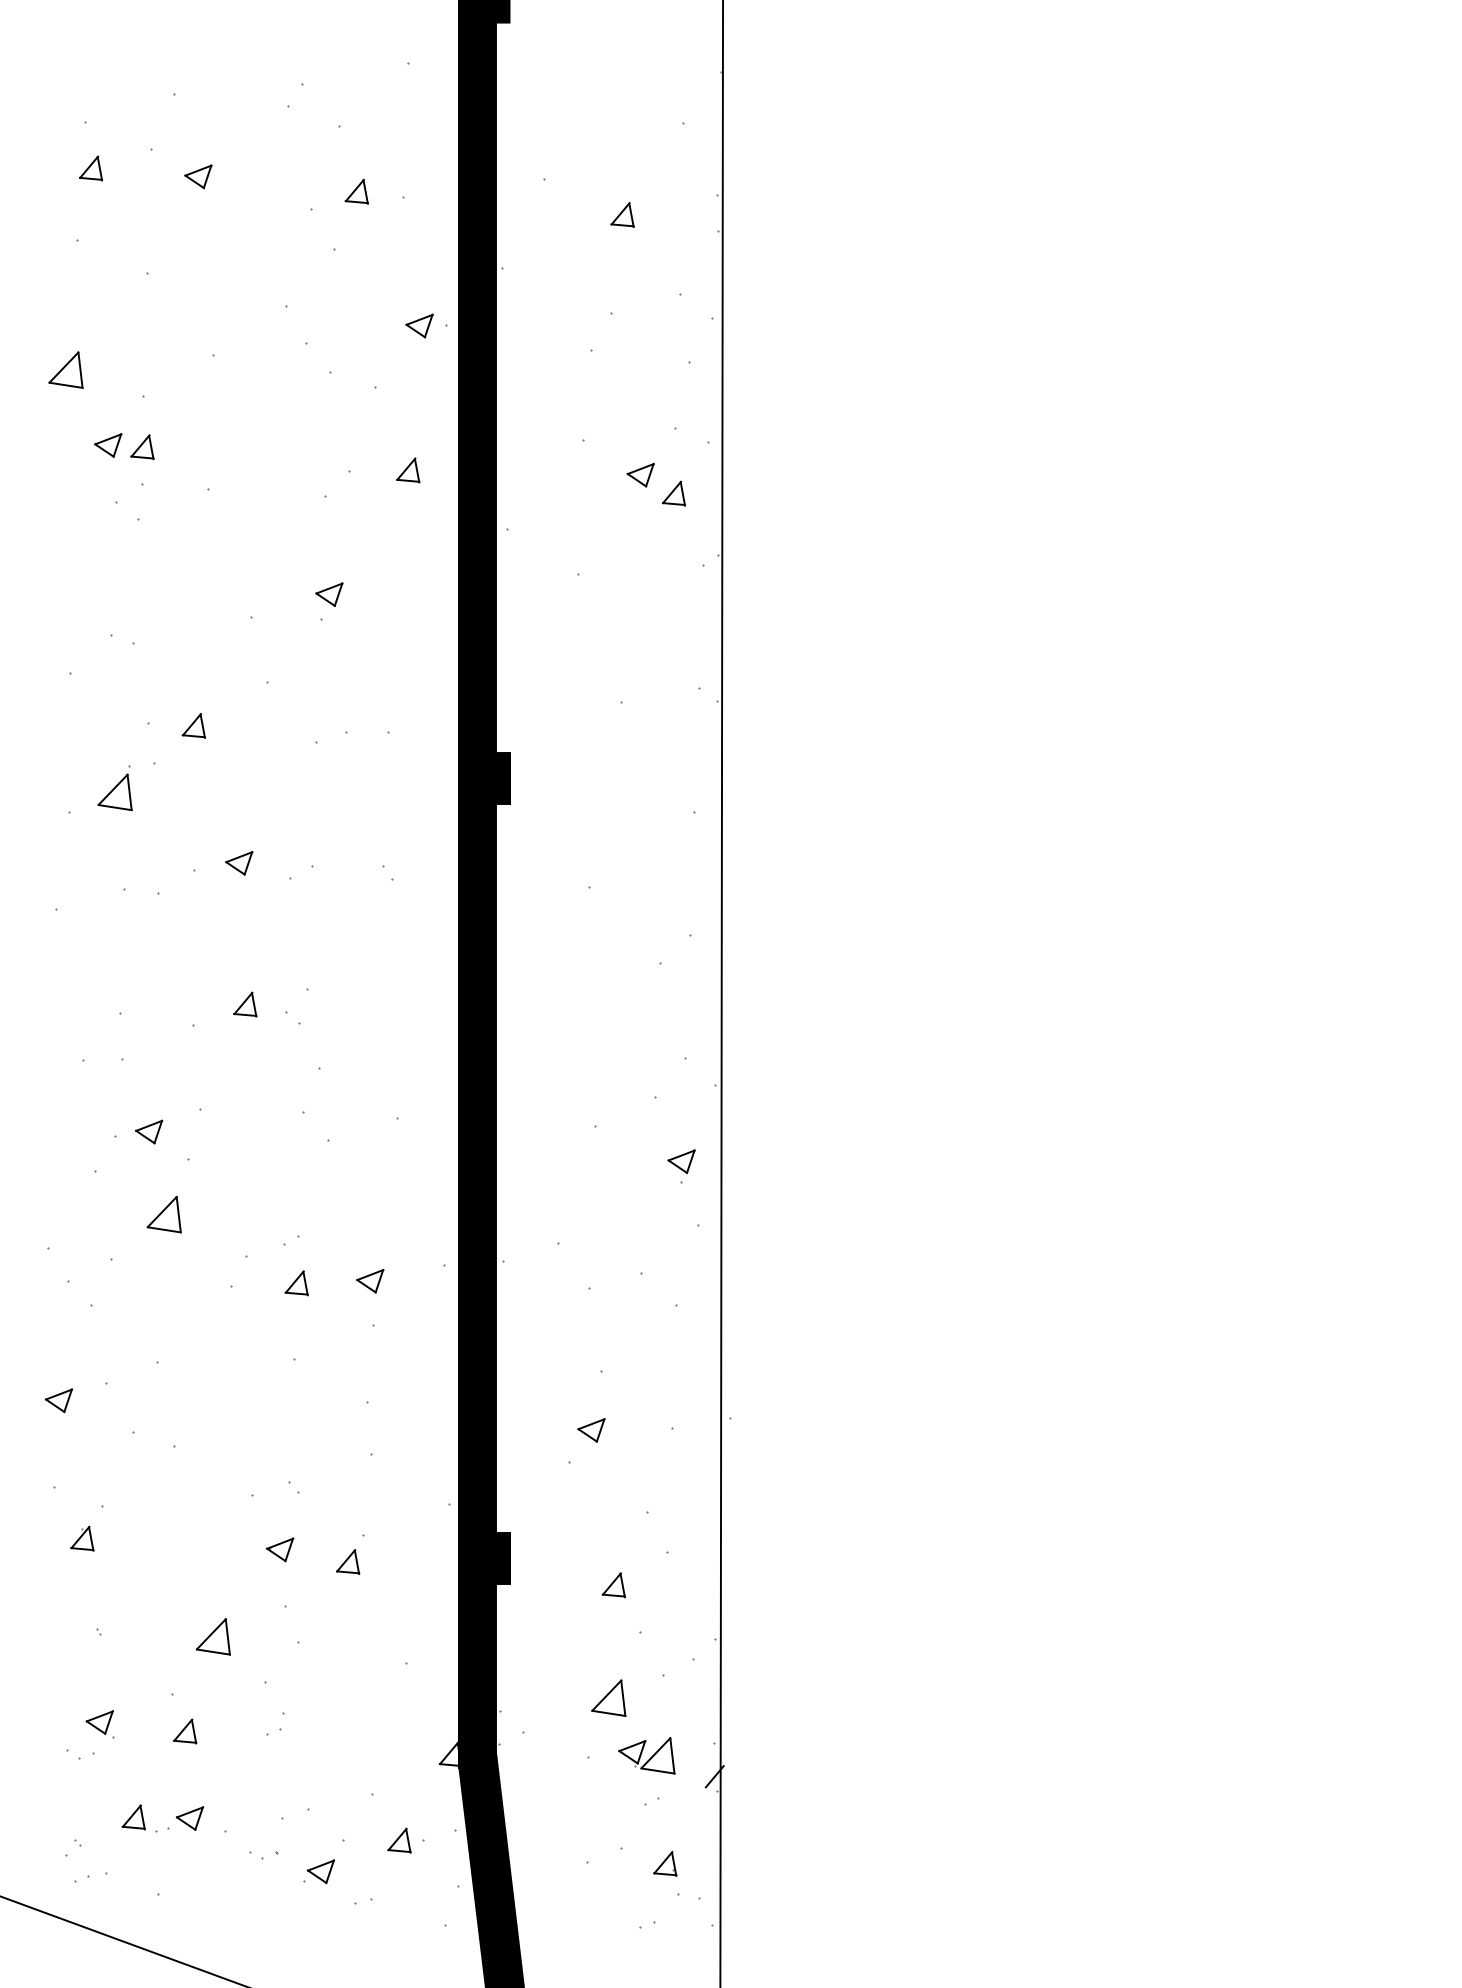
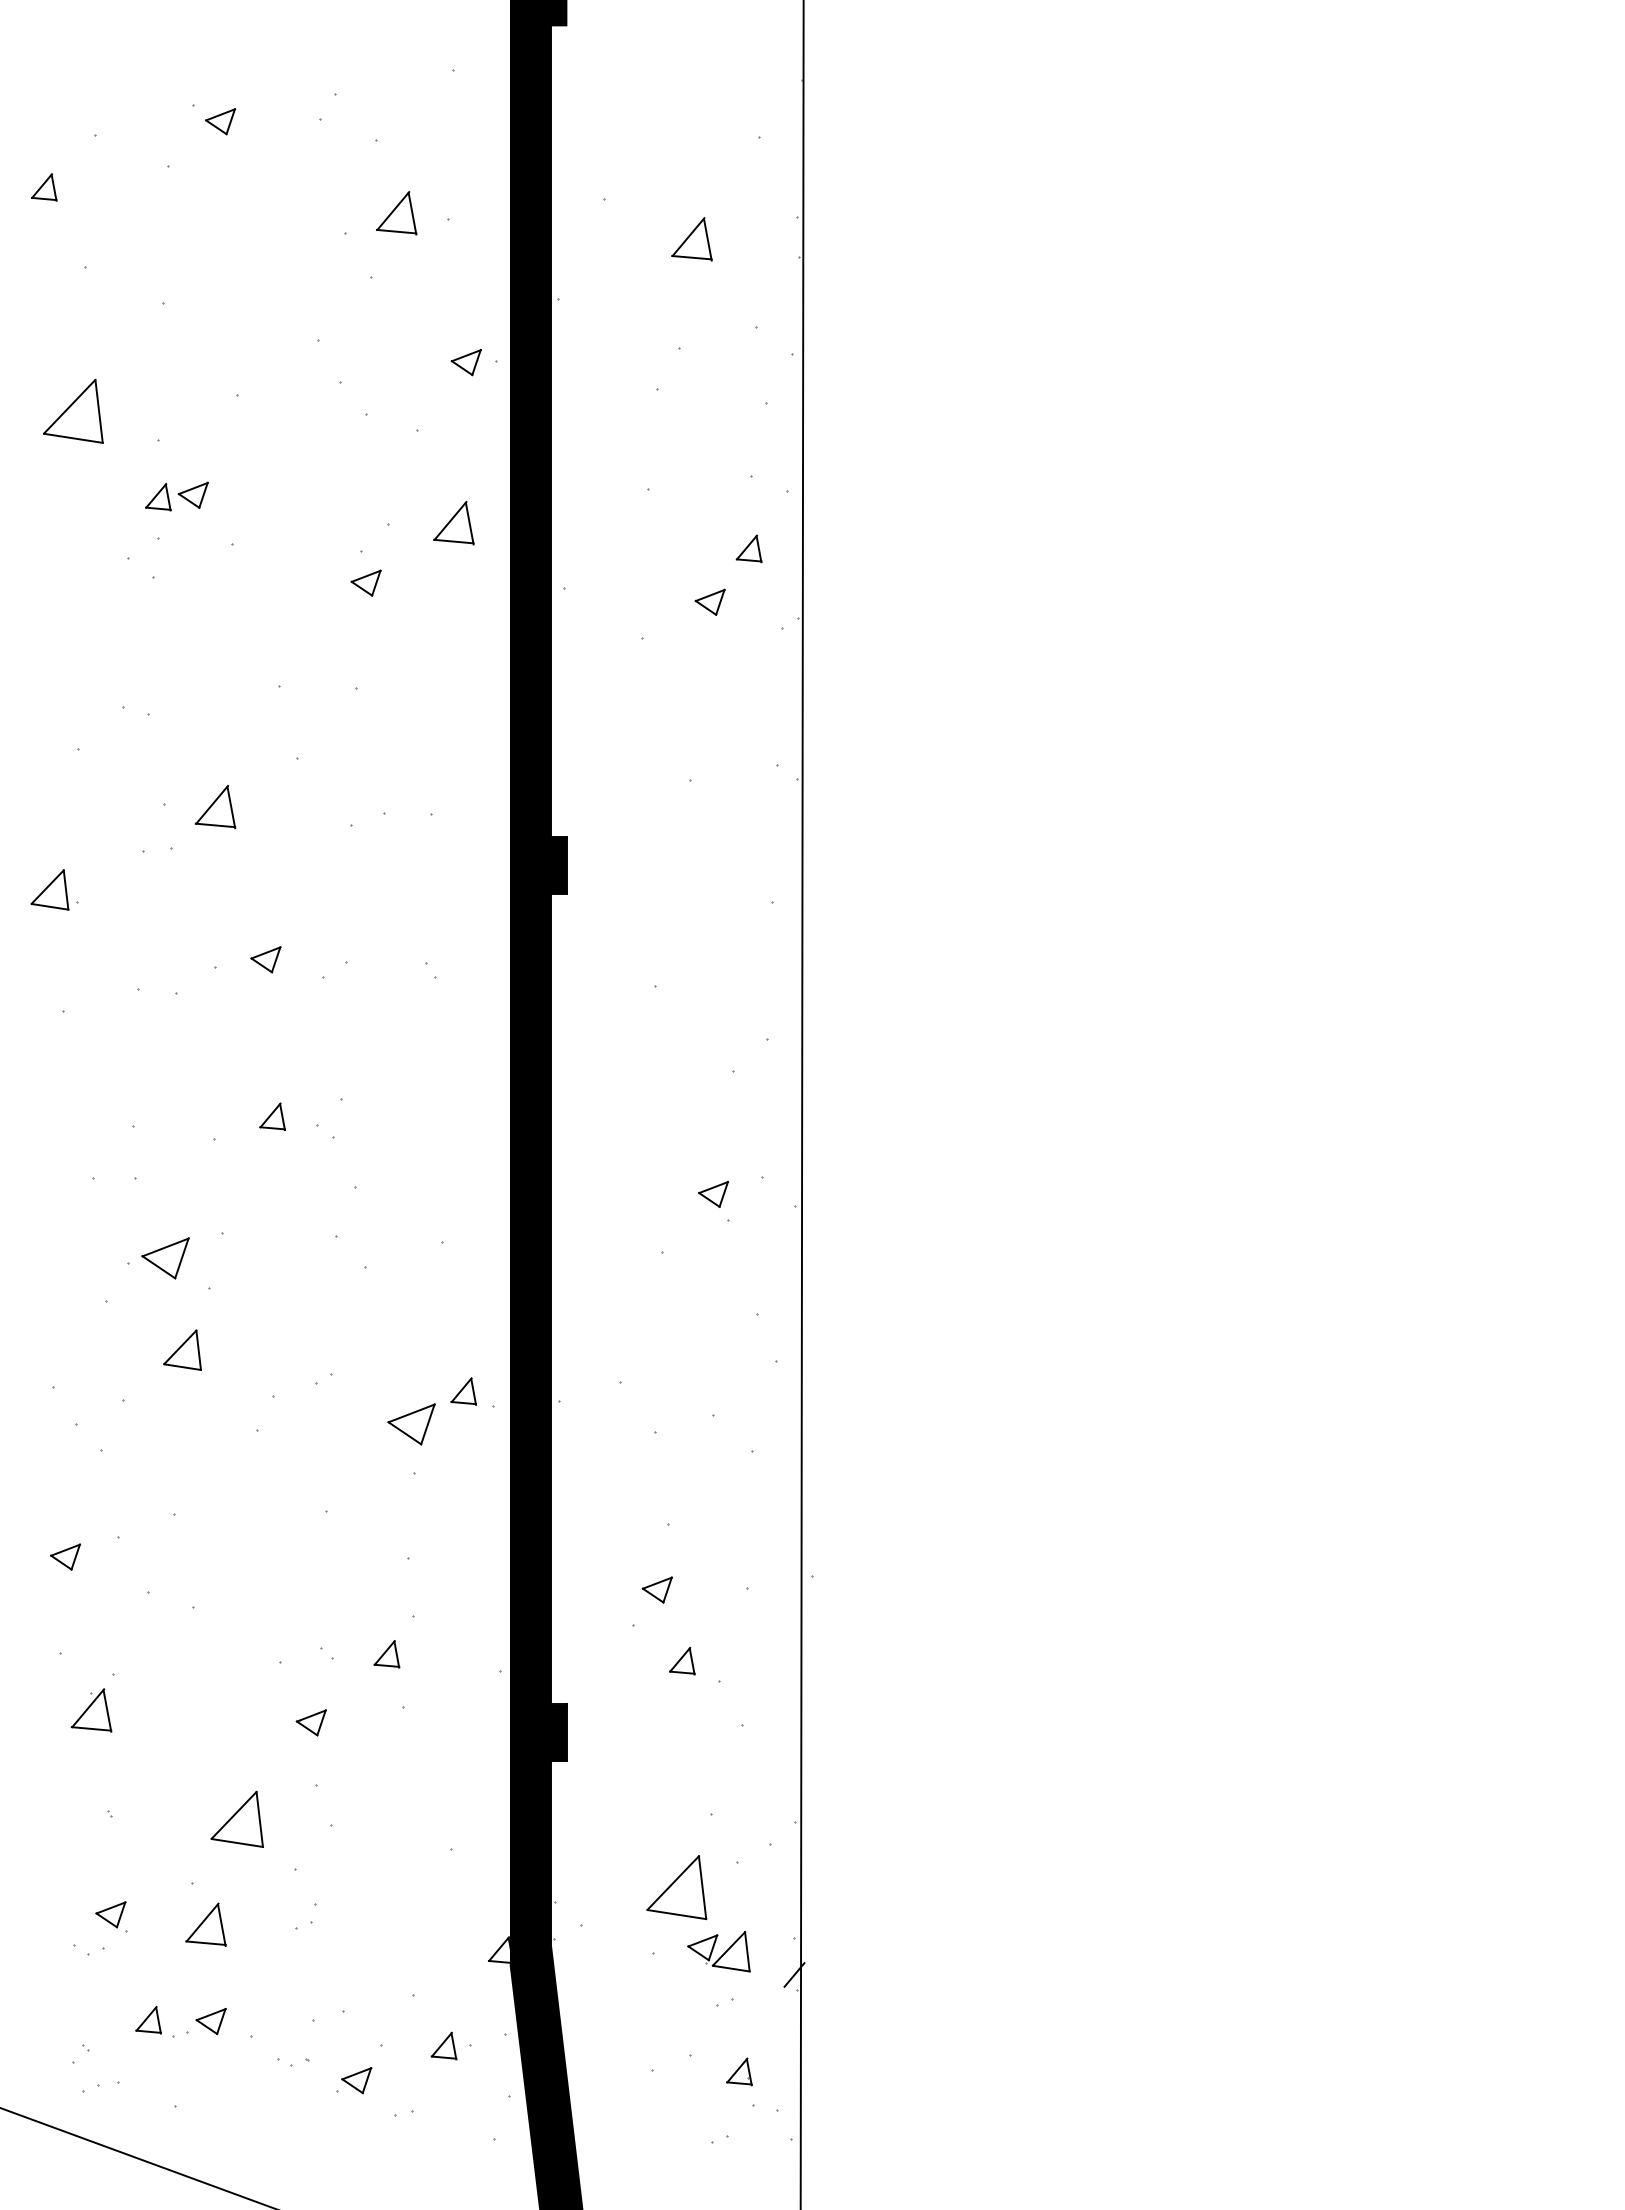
part: (91, 168) -> (44, 187), moved
part: (198, 176) -> (220, 121), moved
part: (356, 191) -> (396, 213), size x1.6
part: (622, 214) -> (691, 238), size x1.6
part: (66, 370) -> (73, 411), size x1.6
part: (107, 444) -> (192, 494), moved
part: (408, 469) -> (453, 522), size x1.6
part: (640, 474) -> (709, 601), moved
part: (328, 594) -> (365, 582), moved
part: (193, 725) -> (215, 806), size x1.6
part: (114, 792) -> (49, 889), moved
part: (148, 1132) -> (165, 1258), size x1.6
part: (681, 1161) -> (713, 1194), moved
part: (370, 1280) -> (411, 1423), size x1.6
part: (296, 1283) -> (463, 1391), moved
part: (82, 1538) -> (91, 1710), size x1.6
part: (347, 1562) -> (386, 1654), moved
part: (614, 1585) -> (682, 1661), moved
part: (212, 1636) -> (236, 1819), size x1.4
part: (608, 1698) -> (676, 1887), size x1.6
part: (184, 1731) -> (205, 1924), size x1.6

